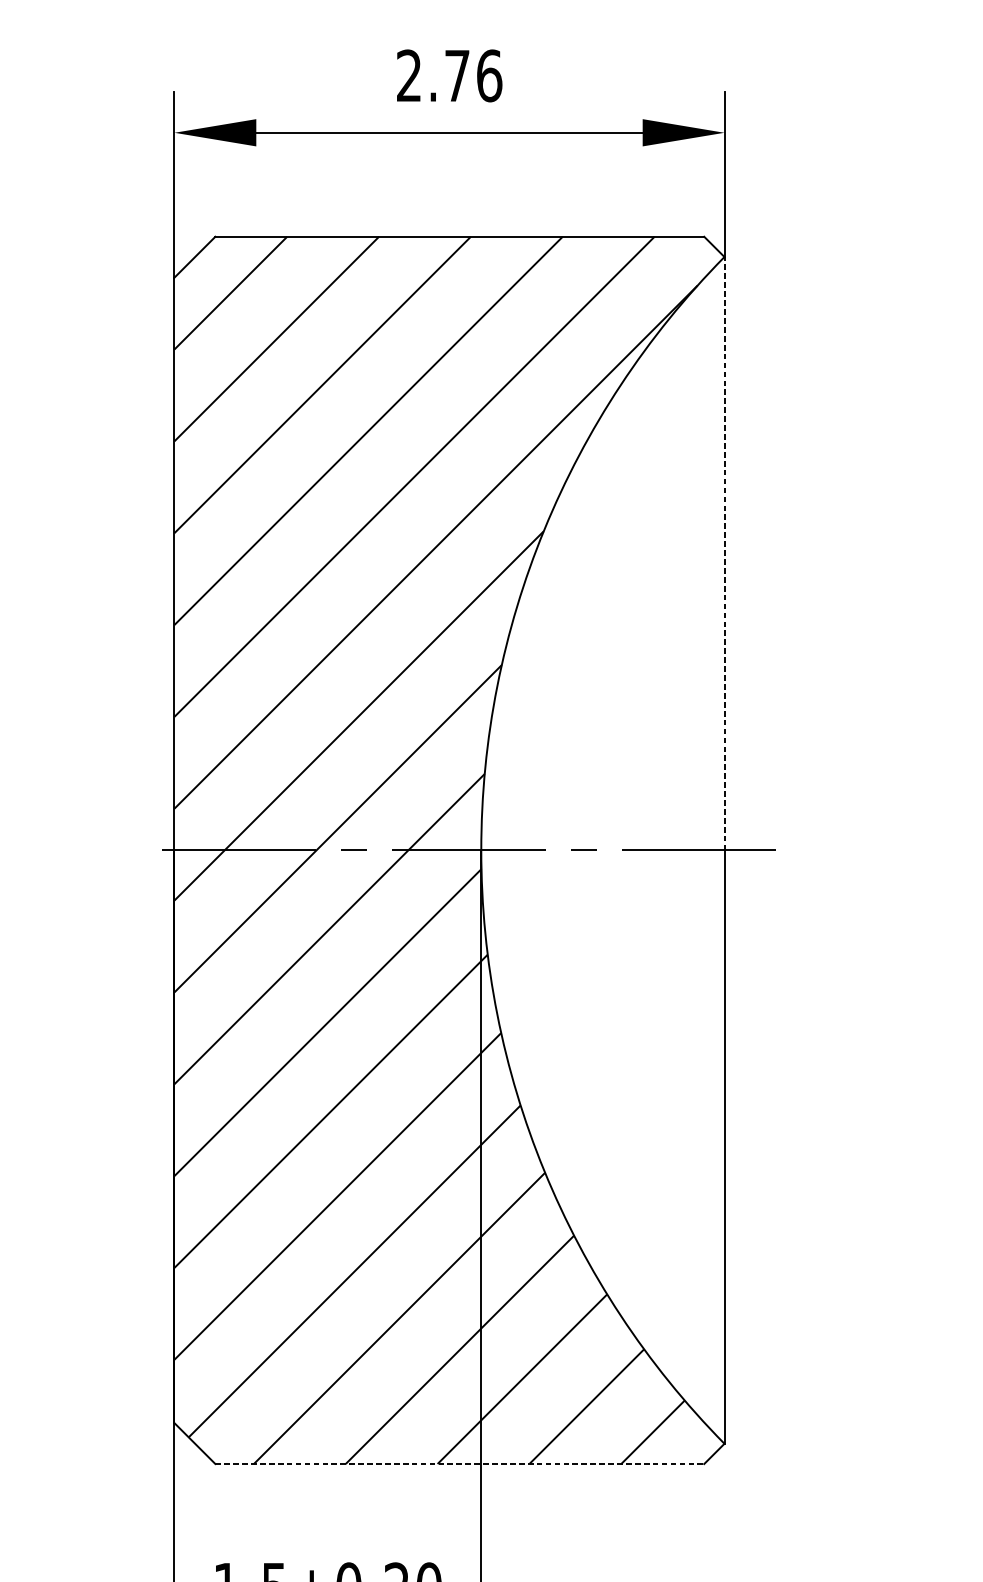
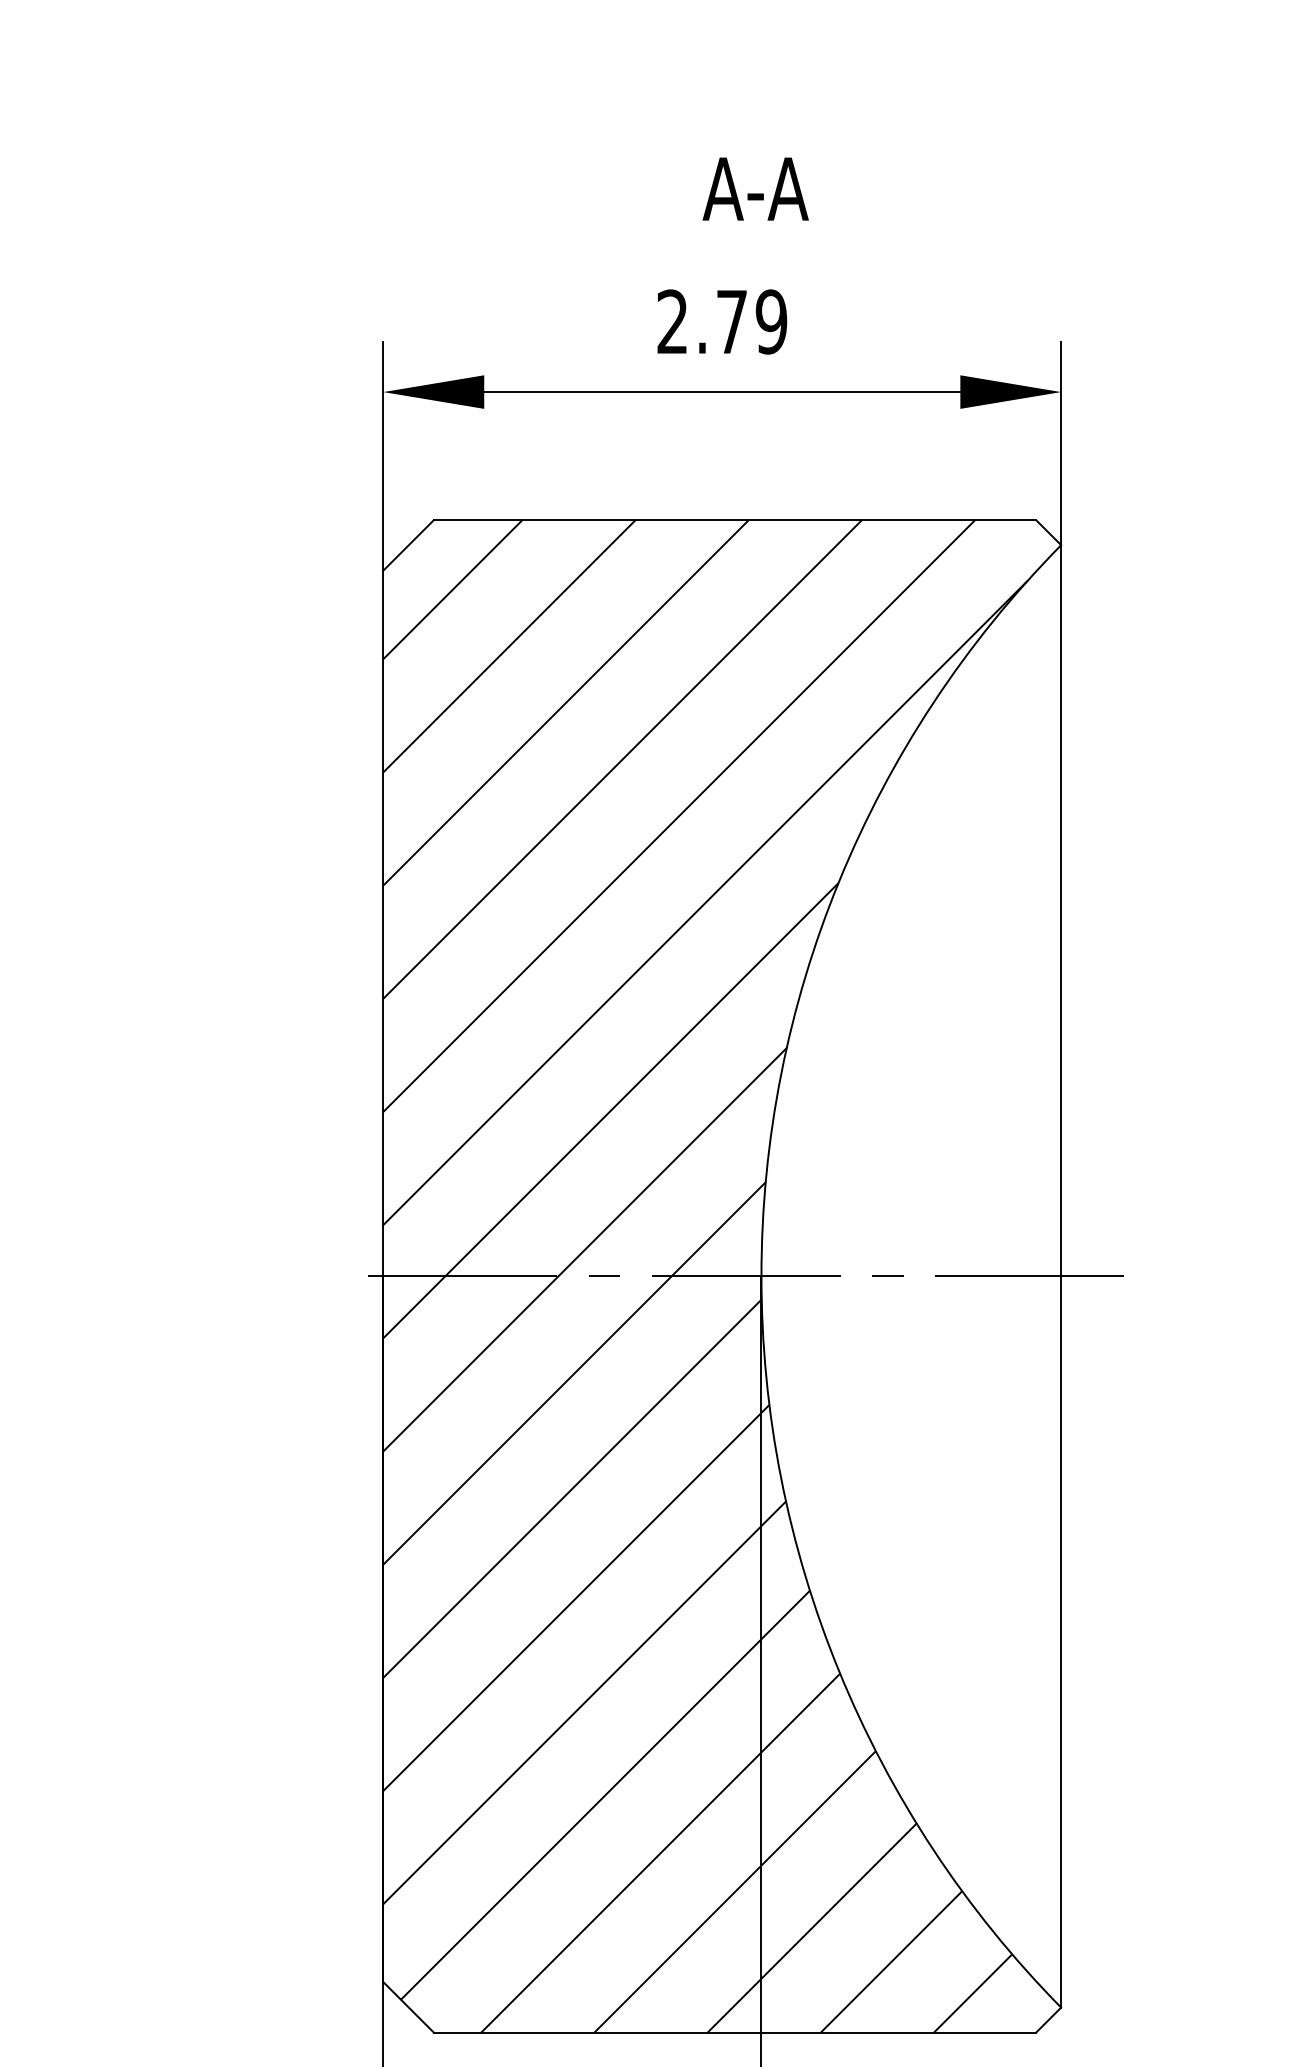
text: (489, 75) -> (771, 321), 2.76 -> 2.79
line: (724, 553) -> (1061, 910), dashed -> solid
line: (460, 1463) -> (735, 2032), dashed -> solid

